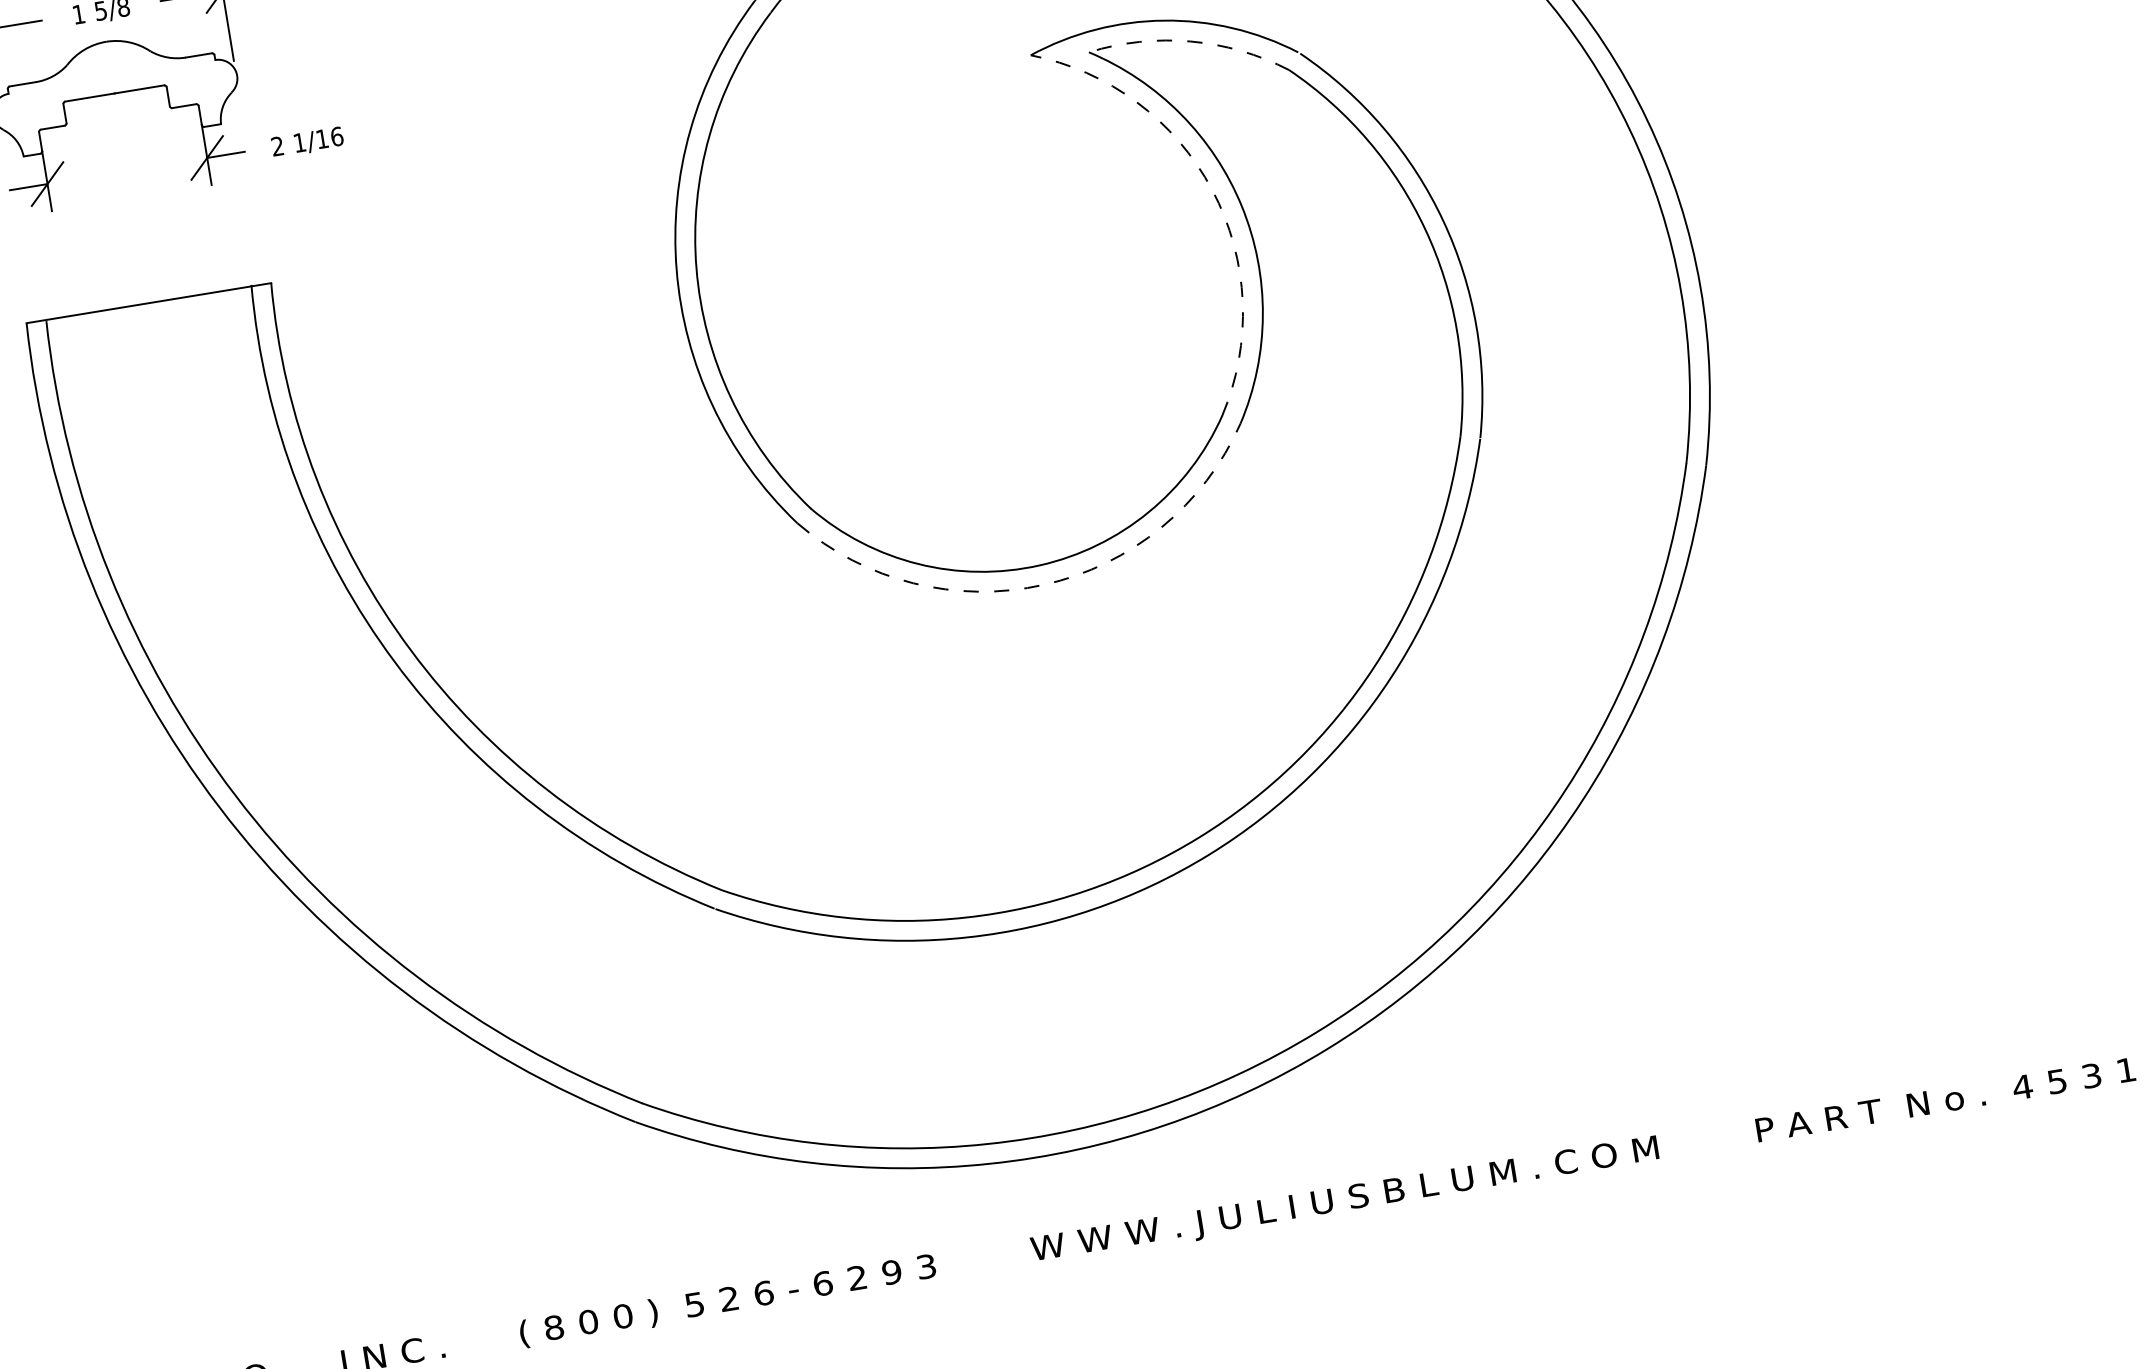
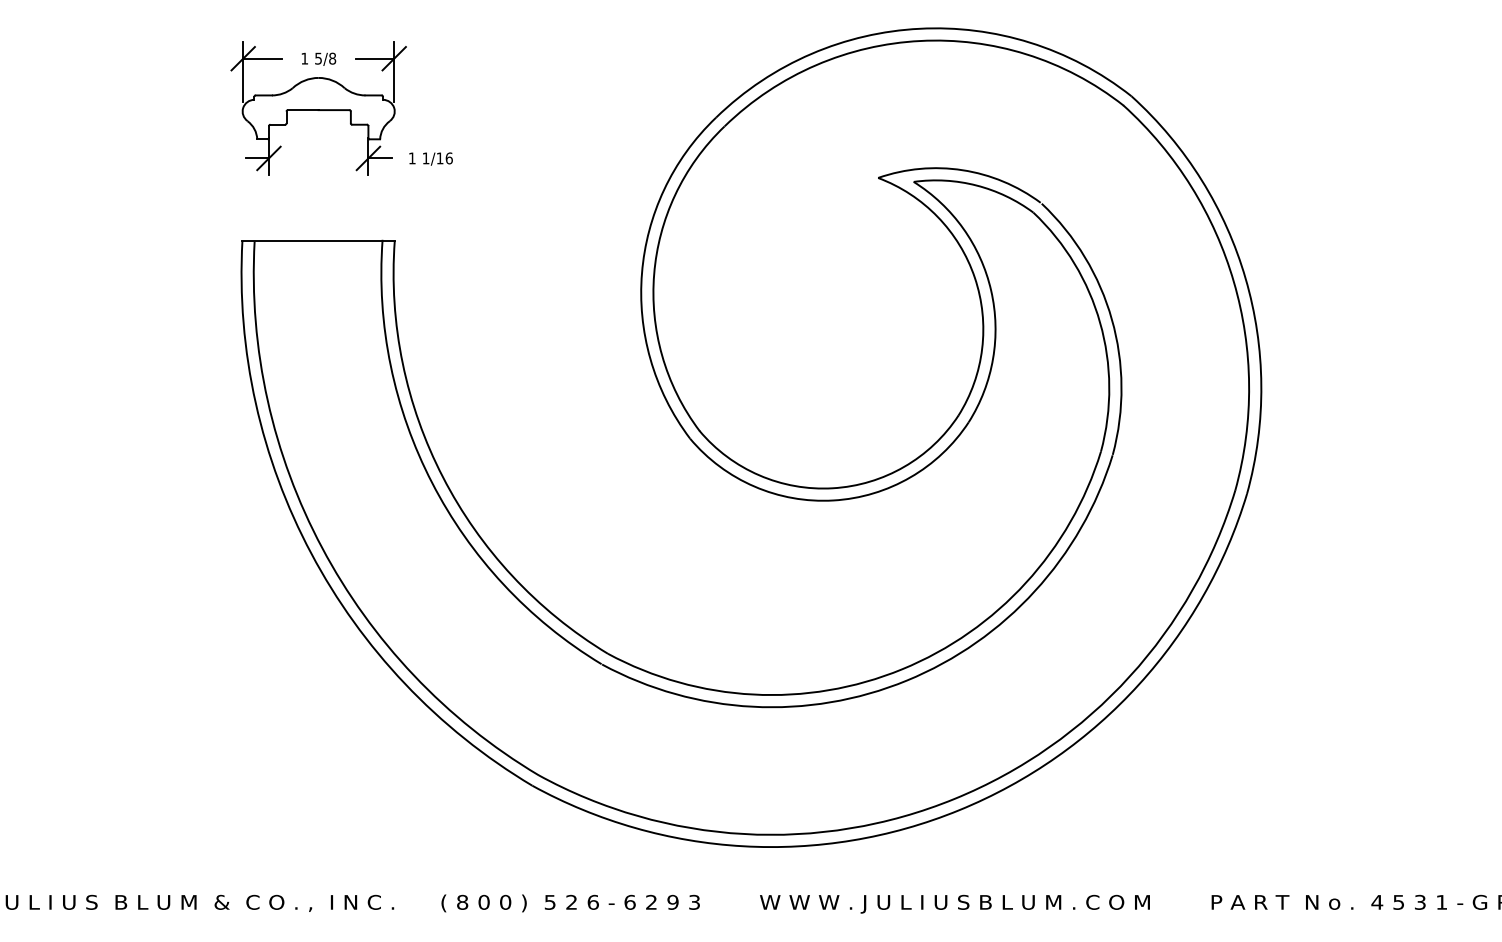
arc: (1190, 41) -> (976, 185), dashed -> solid
text: (276, 146) -> (411, 158), 2 -> 1
arc: (1211, 189) -> (974, 277), dashed -> solid
arc: (1043, 584) -> (833, 500), dashed -> solid

